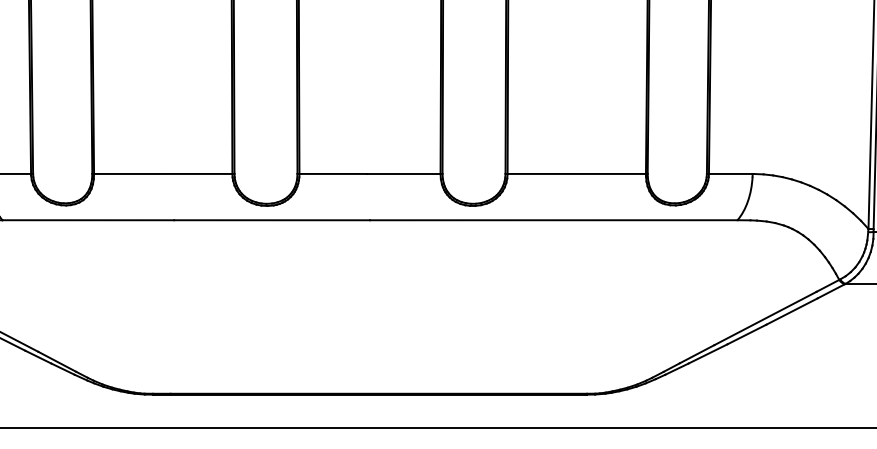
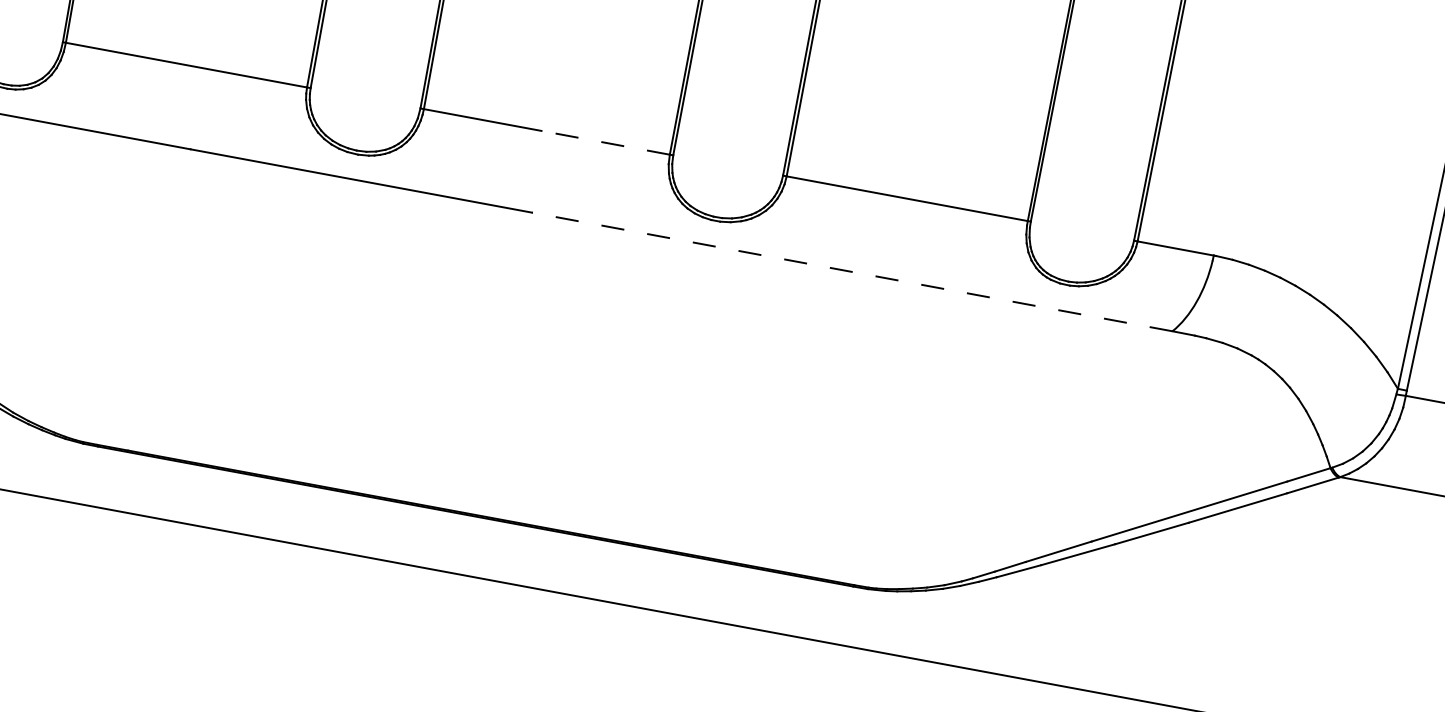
line: (403, 173) -> (605, 141), solid -> dashed
line: (553, 220) -> (851, 272), solid -> dashed

